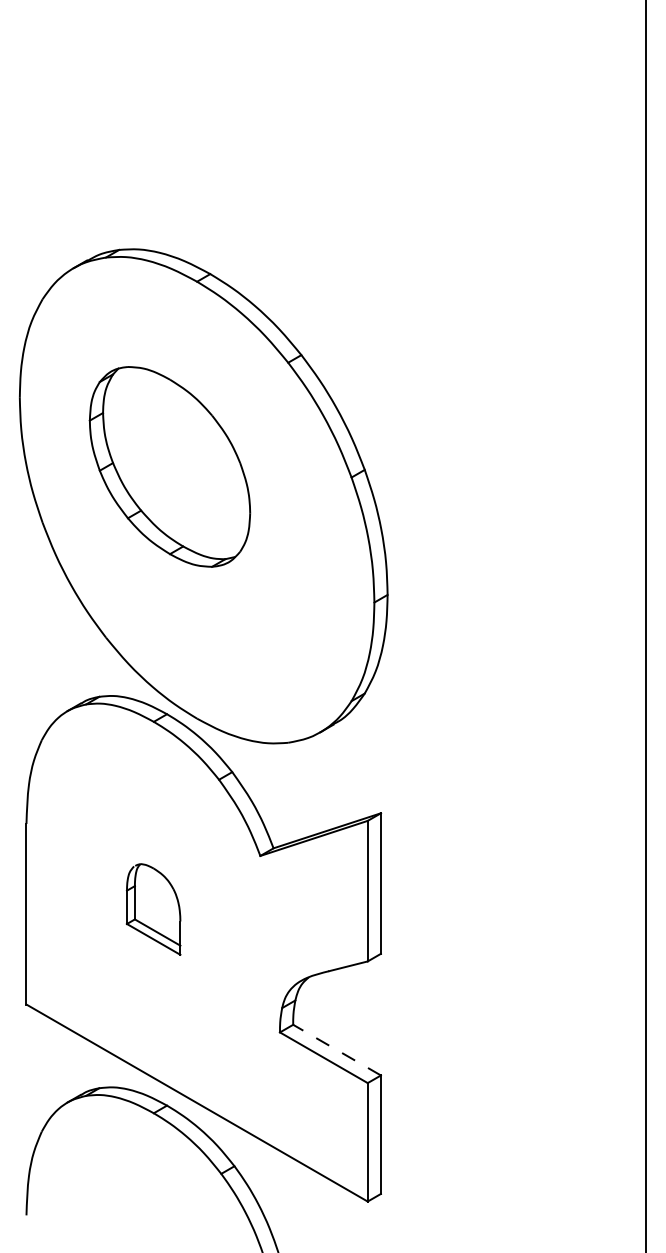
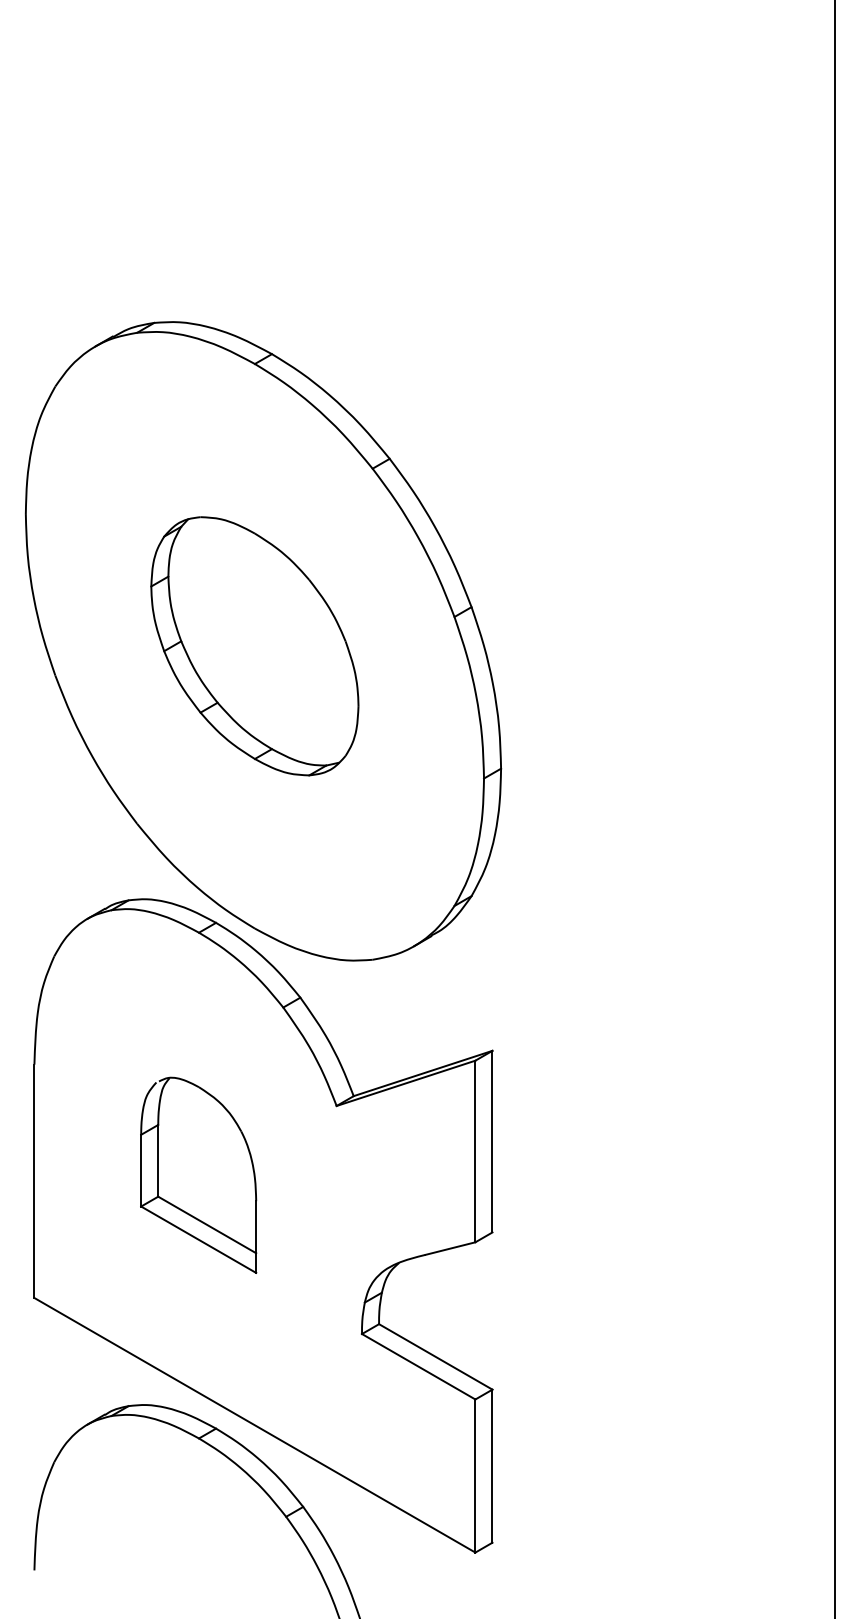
part: (169, 467) -> (254, 646), moved
part: (153, 908) -> (198, 1174), size x1.67
line: (336, 1049) -> (435, 1356), dashed -> solid

